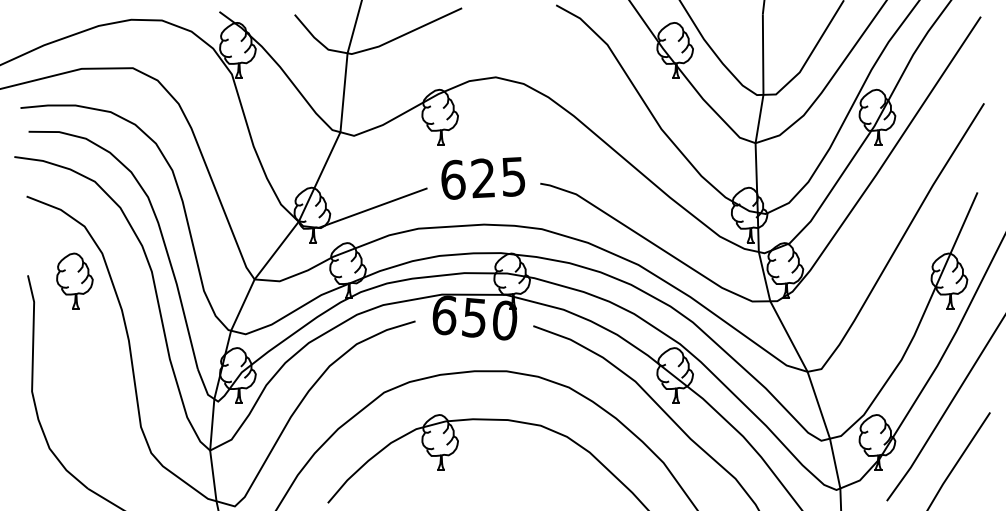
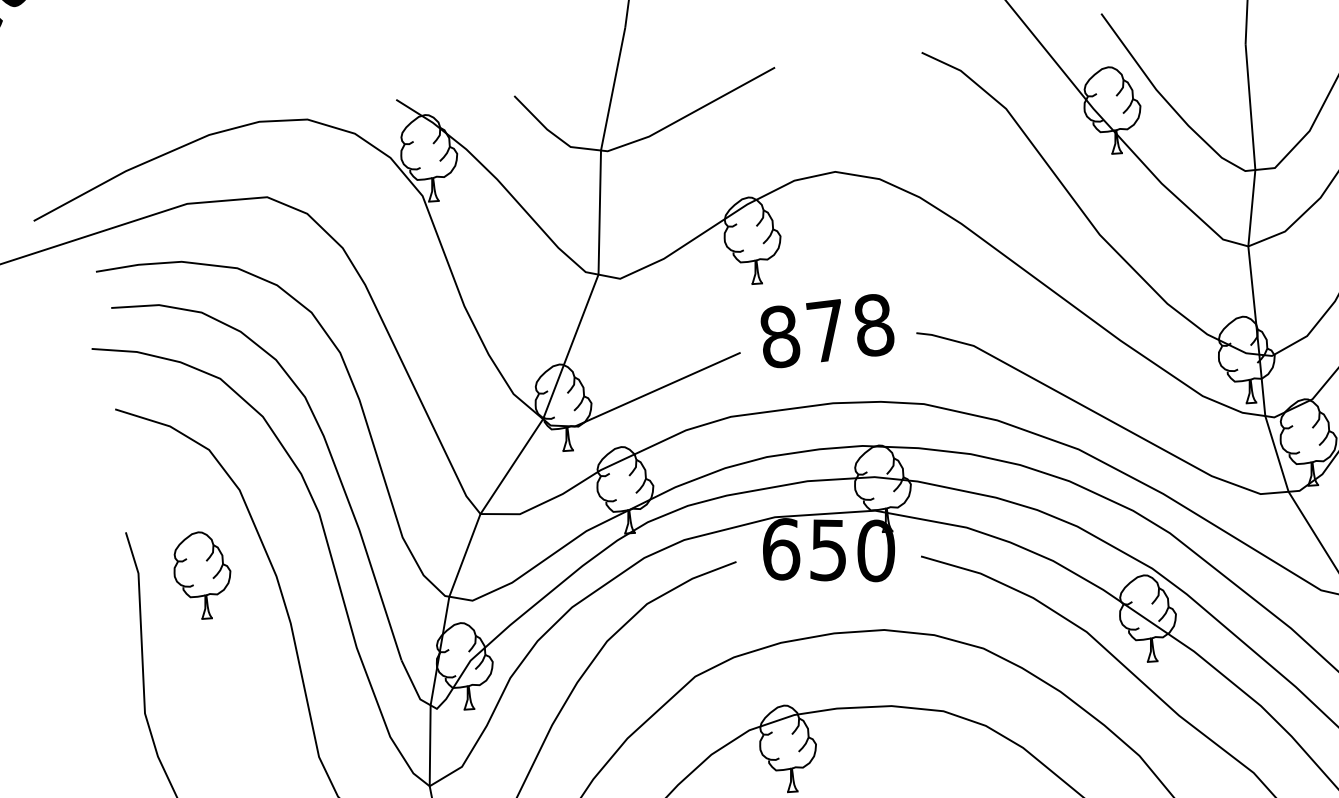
text: (483, 177) -> (826, 329), 625 -> 878
part: (74, 280) -> (201, 574), moved

